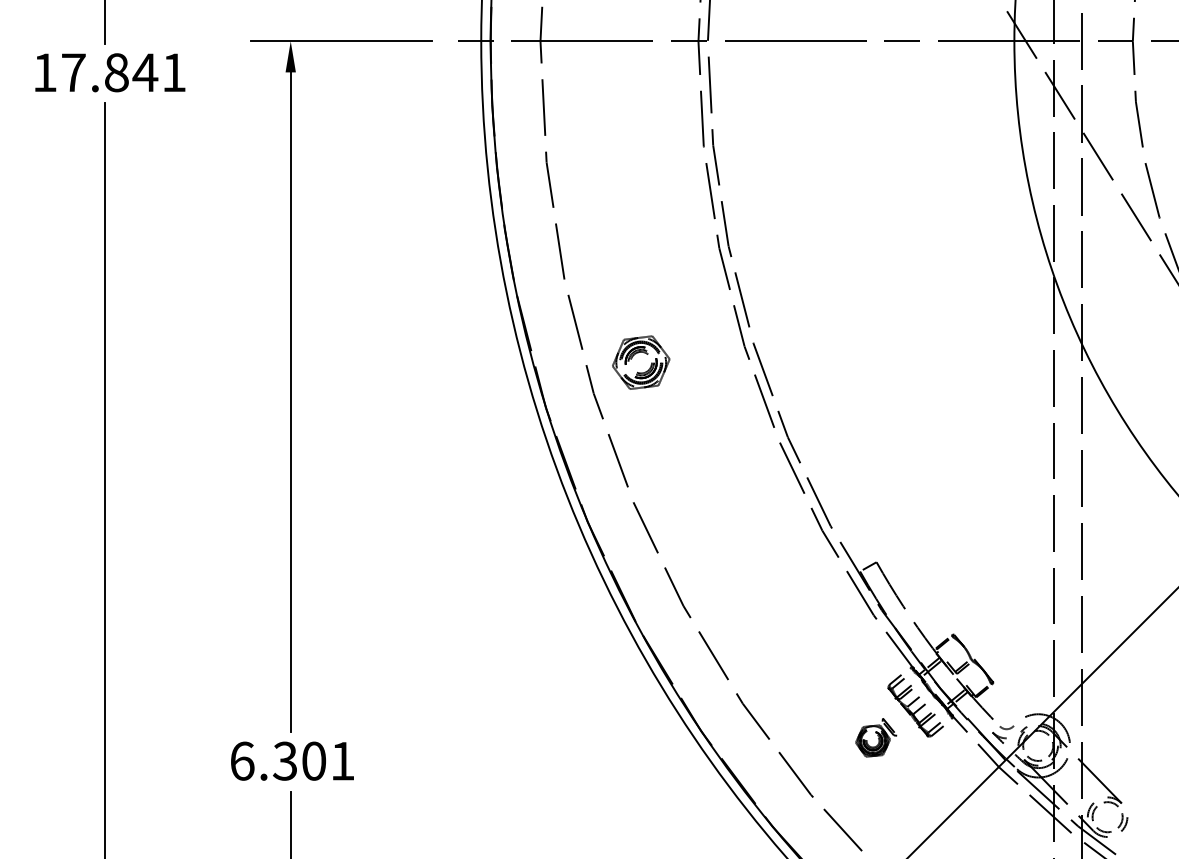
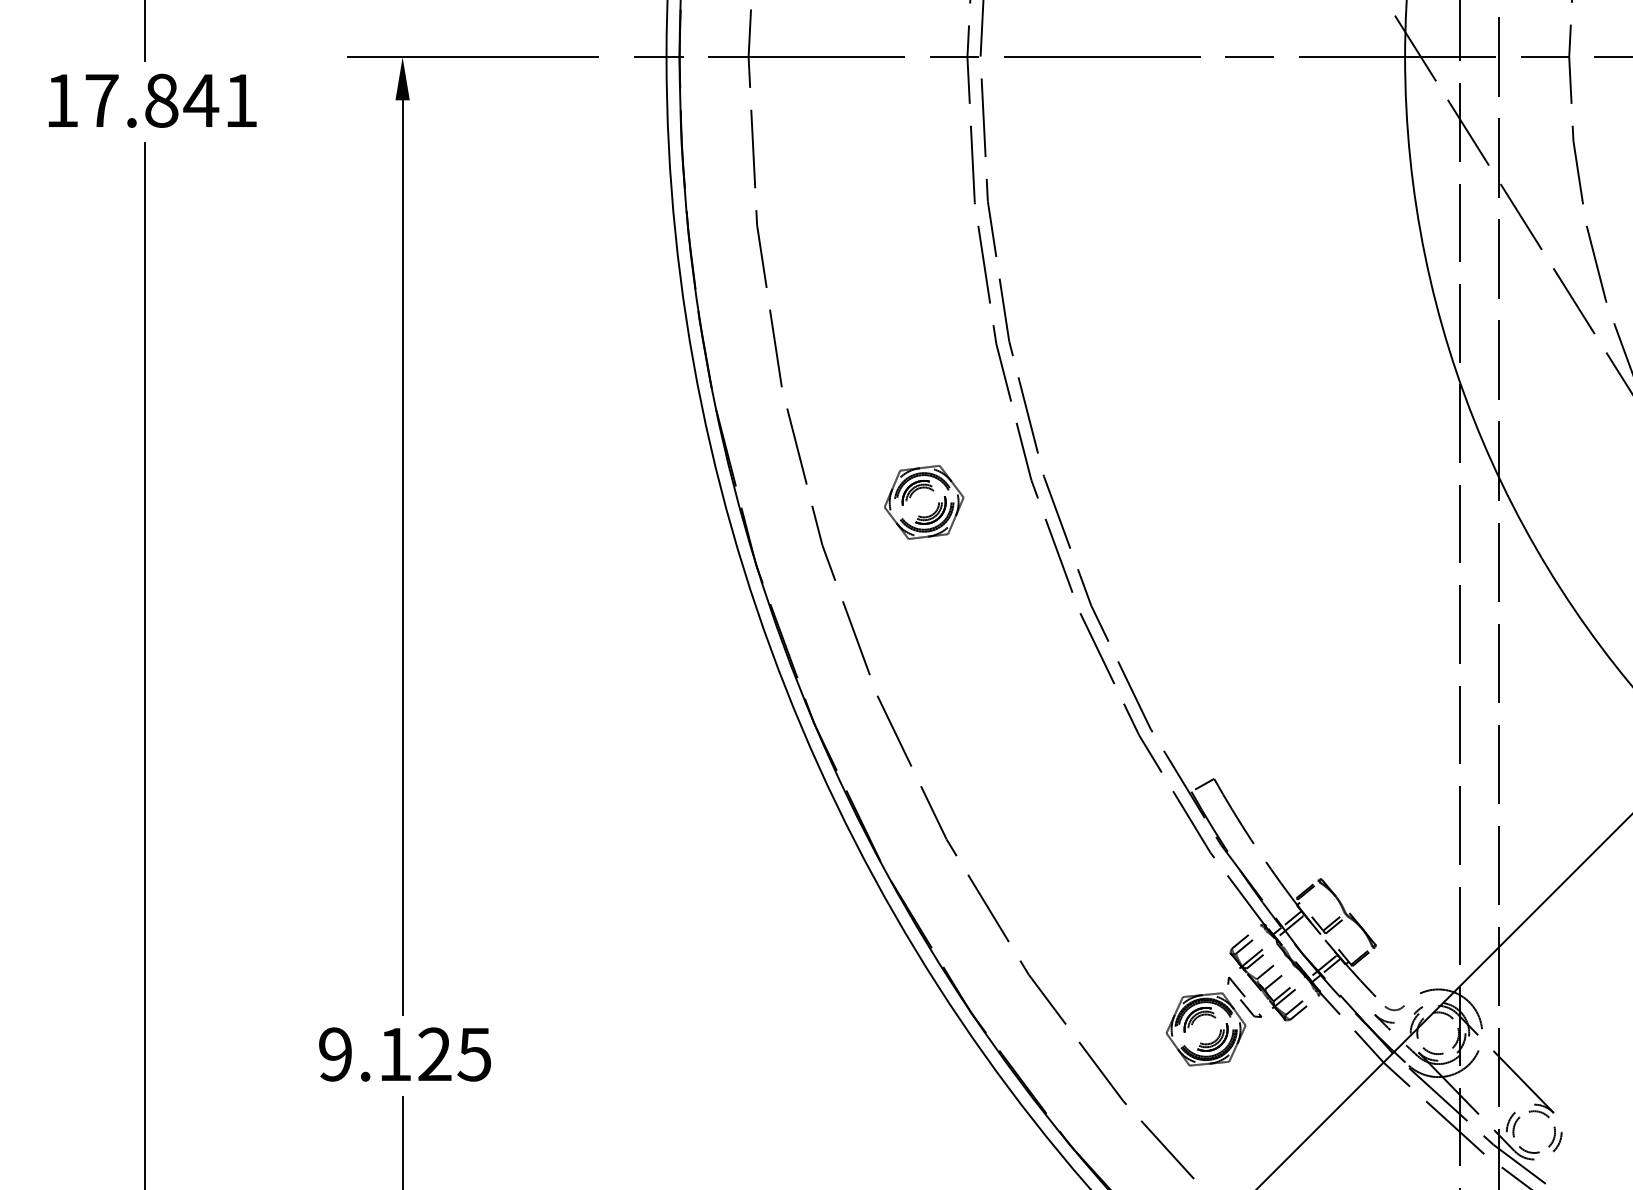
part: (641, 362) -> (924, 502), moved
part: (876, 737) -> (1214, 1021), size x1.67
text: (292, 760) -> (405, 1053), 6.301 -> 9.125

